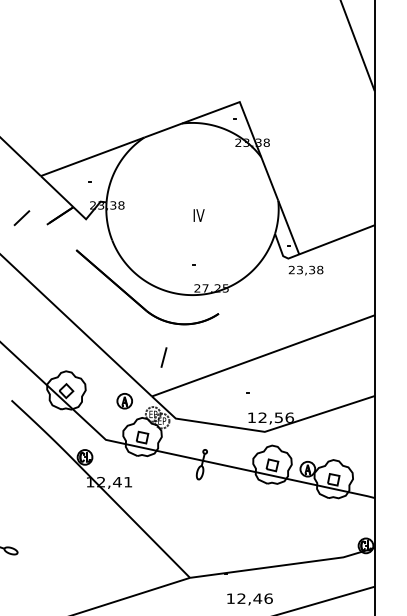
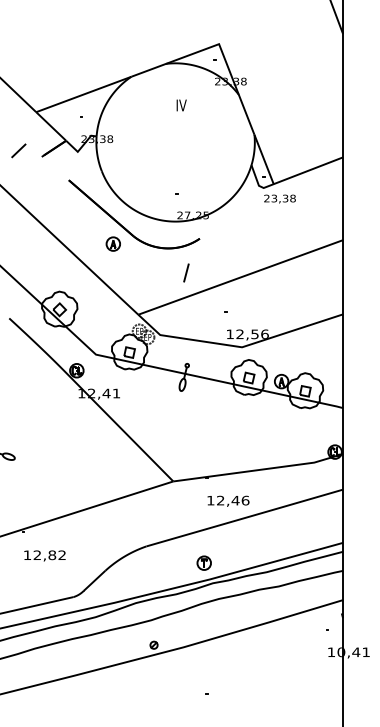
text: (198, 215) -> (181, 105), moved
line: (164, 357) -> (186, 272), moved
part: (123, 400) -> (112, 243), moved

